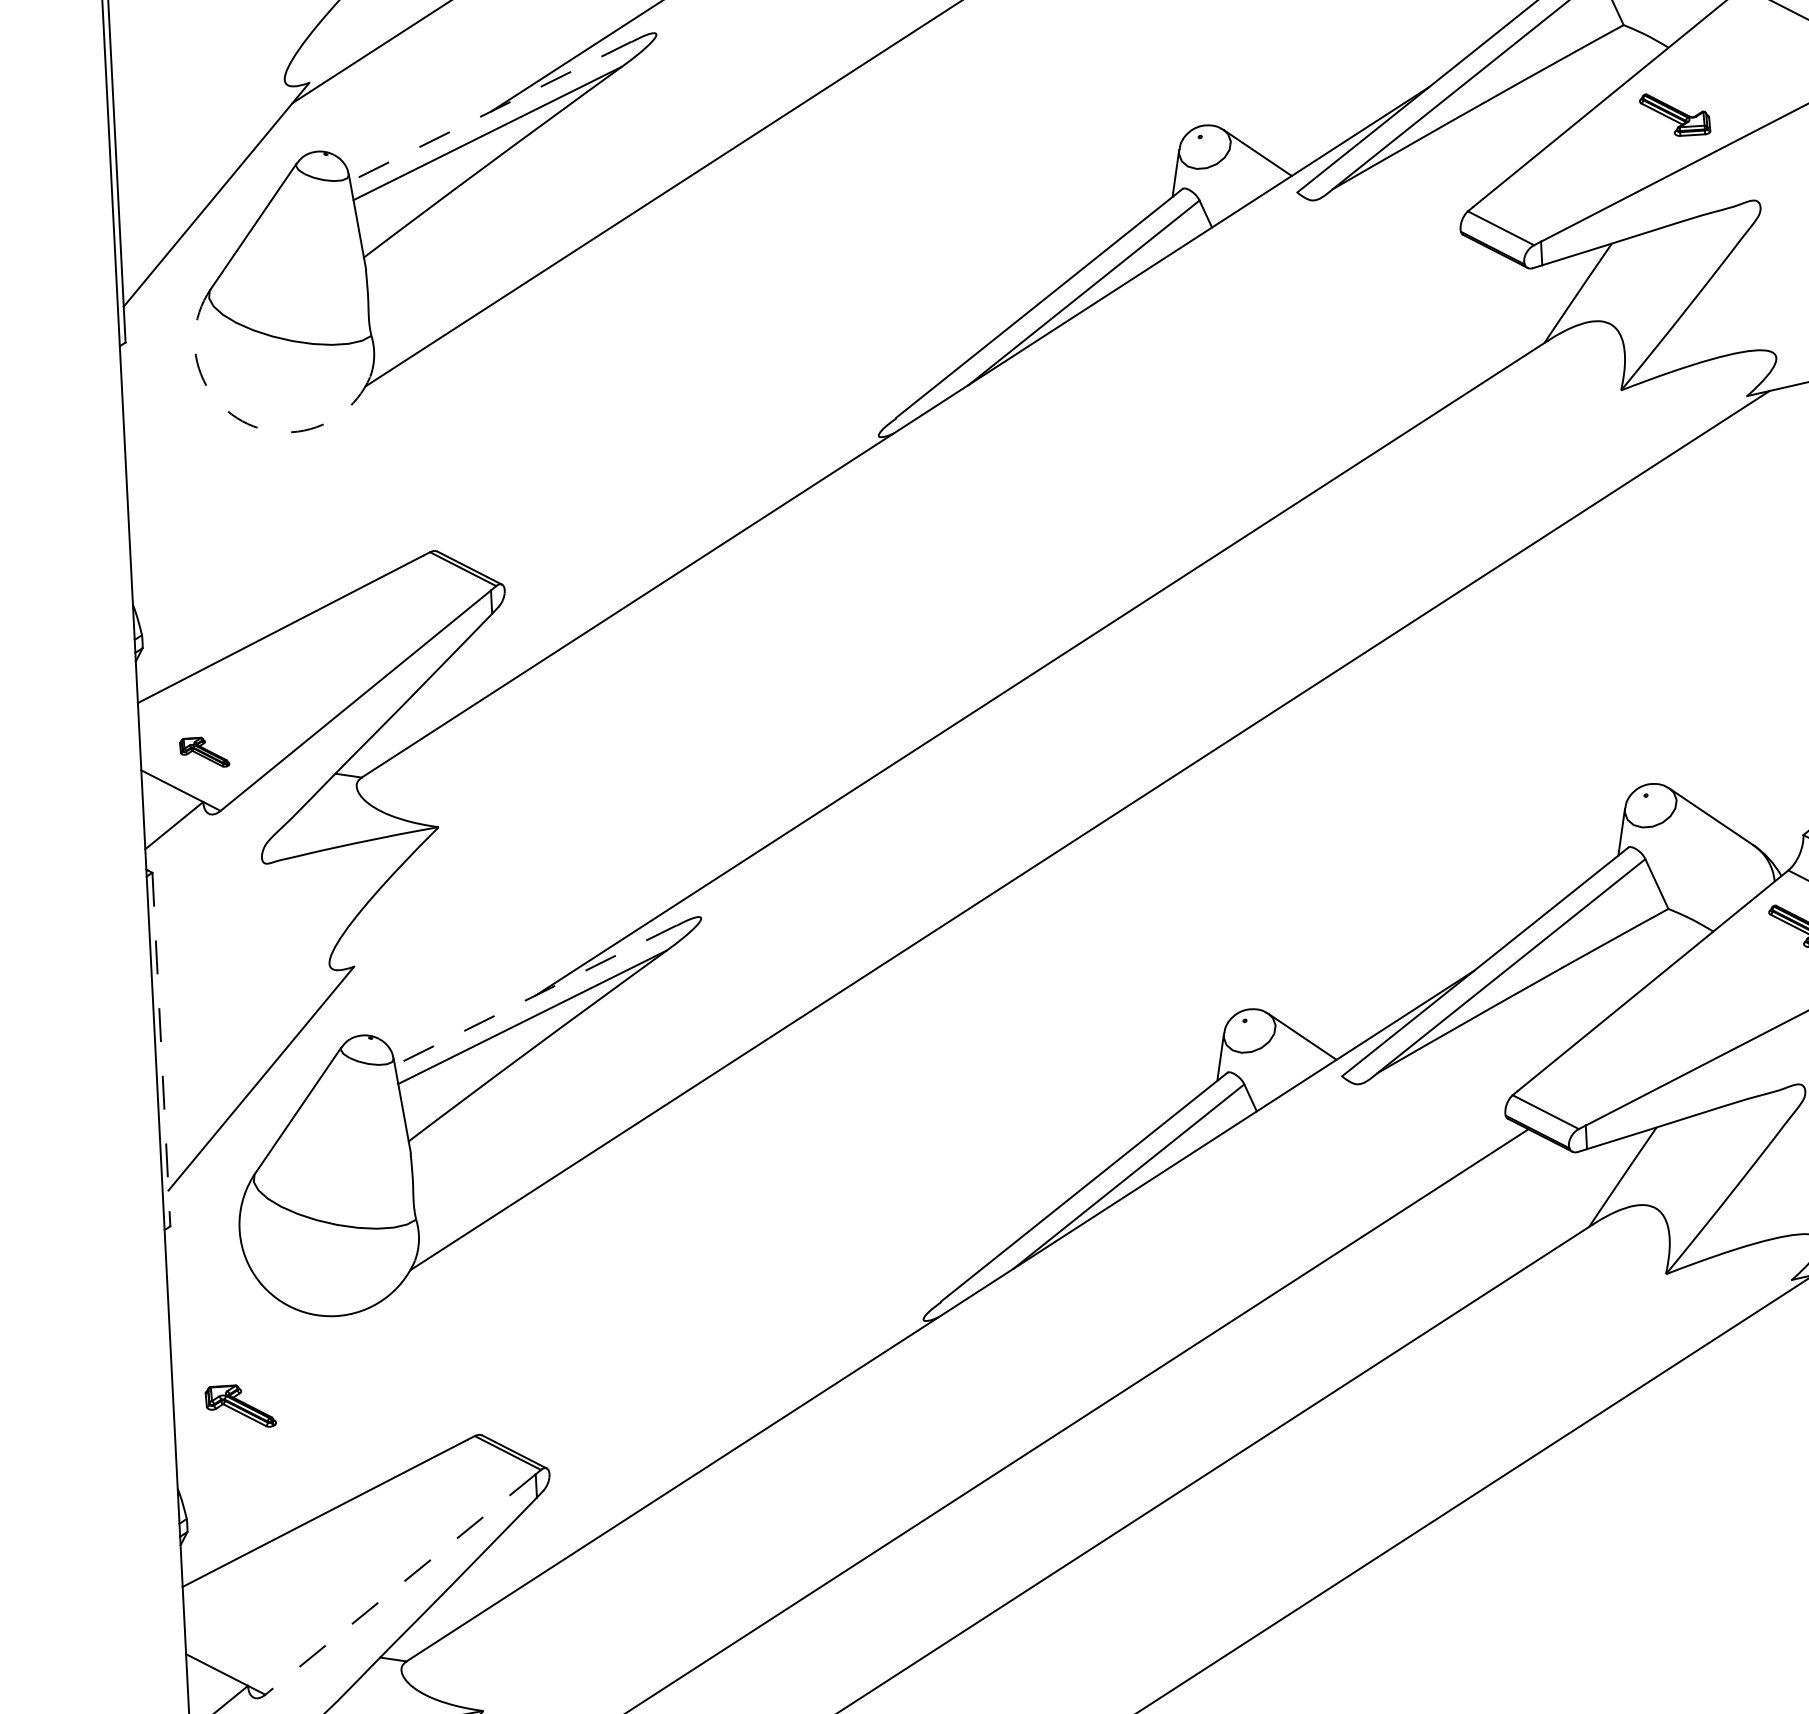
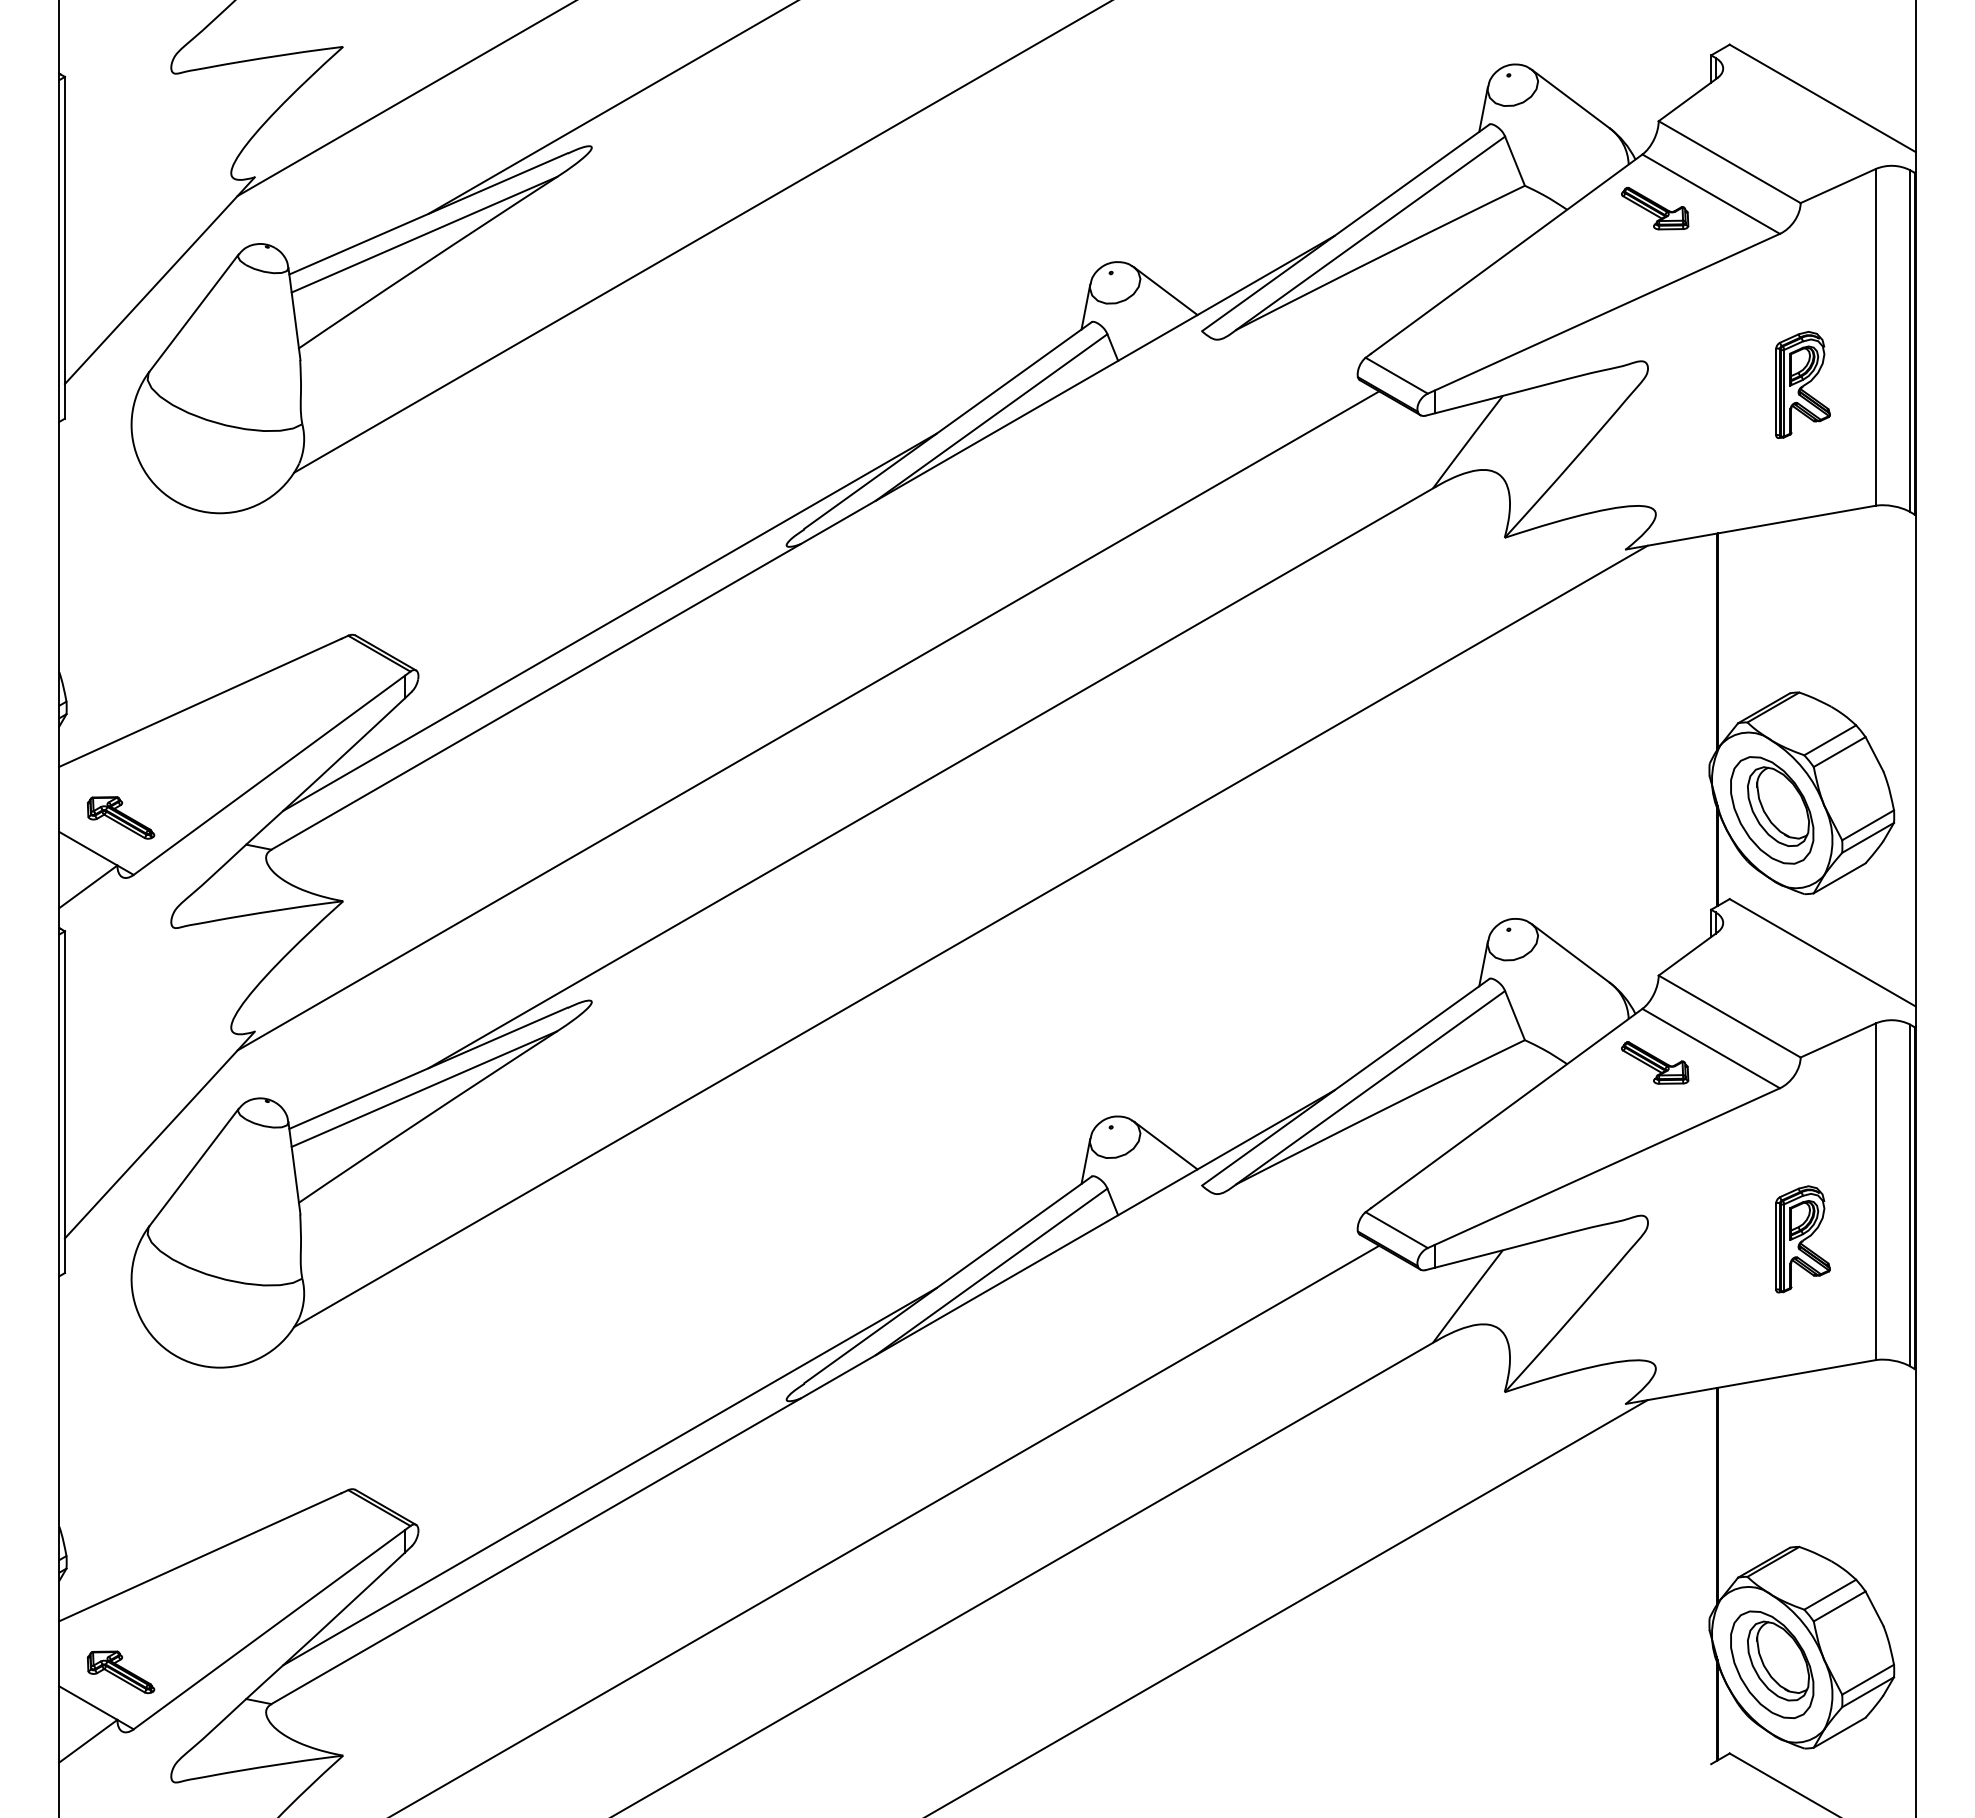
line: (490, 111) -> (428, 213), dashed -> solid
part: (1675, 114) -> (1655, 208), moved
arc: (242, 421) -> (173, 500), dashed -> solid
line: (699, 523) -> (609, 621), added
line: (910, 615) -> (808, 720), added
part: (204, 752) -> (121, 817), size x1.43
line: (535, 995) -> (428, 1068), dashed -> solid
line: (160, 1049) -> (64, 1102), dashed -> solid
part: (240, 1406) -> (120, 1672), moved
line: (744, 1408) -> (609, 1476), added
line: (400, 1584) -> (269, 1629), dashed -> solid

